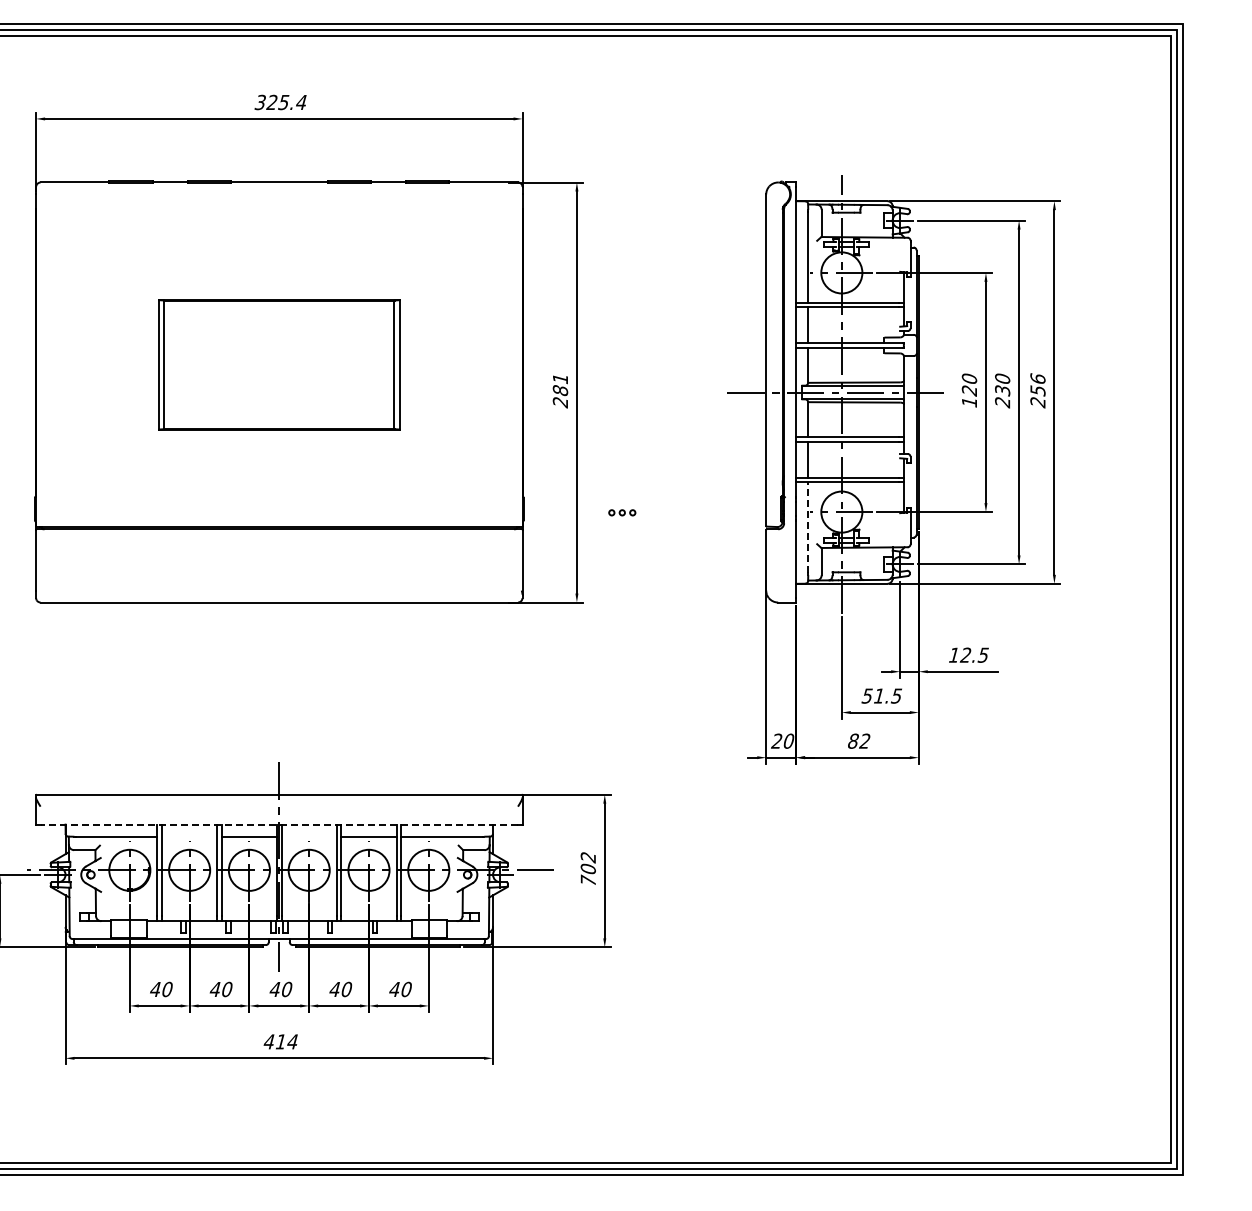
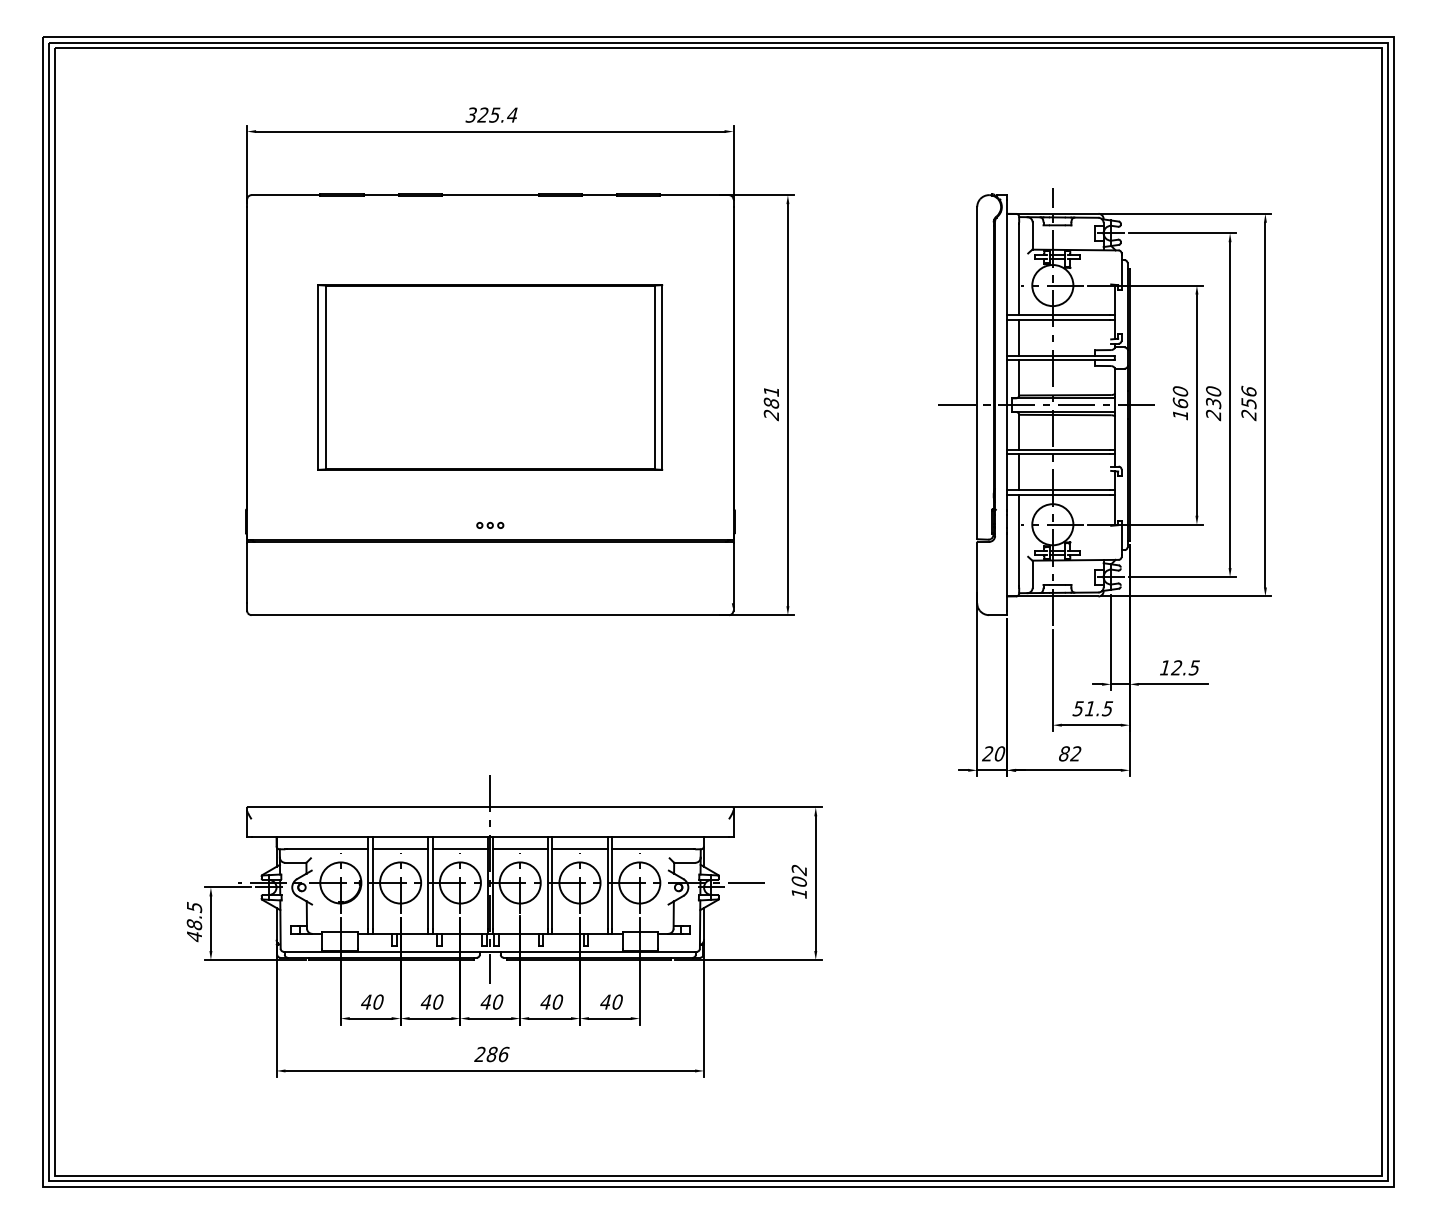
part: (279, 364) -> (490, 377), size x1.43
text: (969, 390) -> (1180, 403), 120 -> 160
part: (622, 511) -> (490, 524), moved
line: (808, 527) -> (1019, 540), dashed -> solid
line: (279, 824) -> (490, 837), dashed -> solid
line: (189, 836) -> (400, 849), added
line: (308, 836) -> (519, 849), added
text: (587, 879) -> (798, 892), 702 -> 102
text: (280, 1041) -> (491, 1054), 414 -> 286

